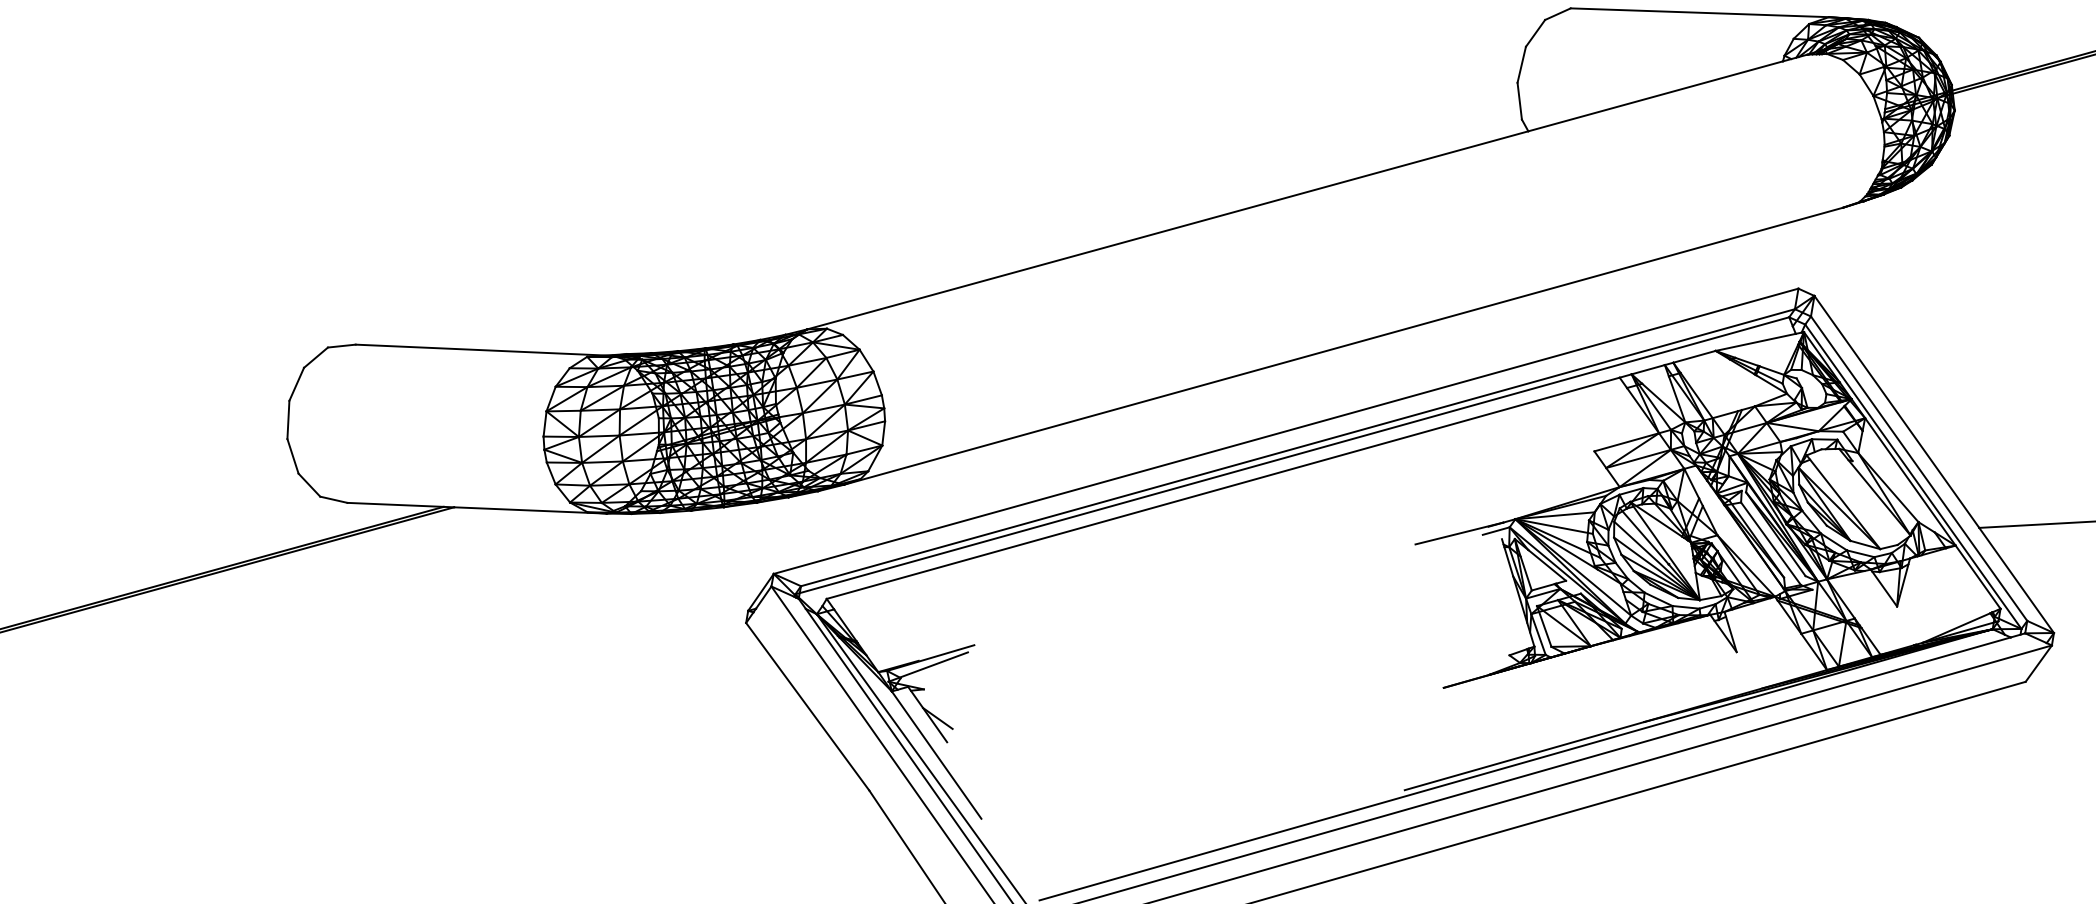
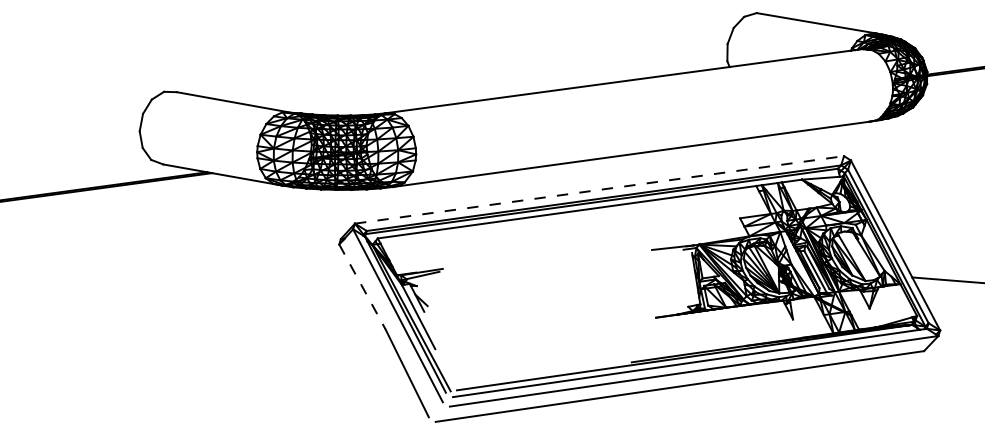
line: (1285, 430) -> (599, 189), solid -> dashed
line: (808, 708) -> (362, 287), solid -> dashed

